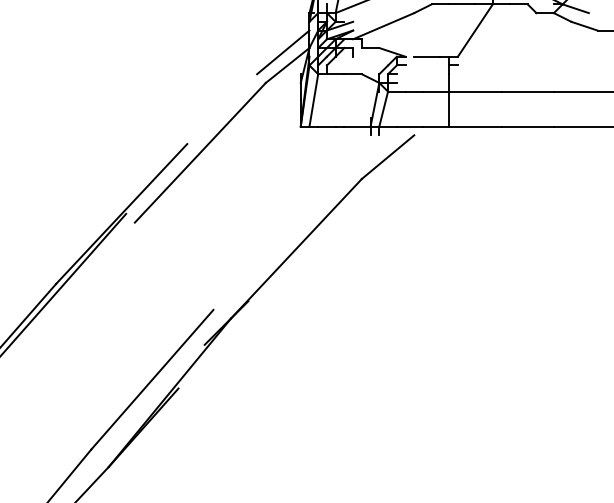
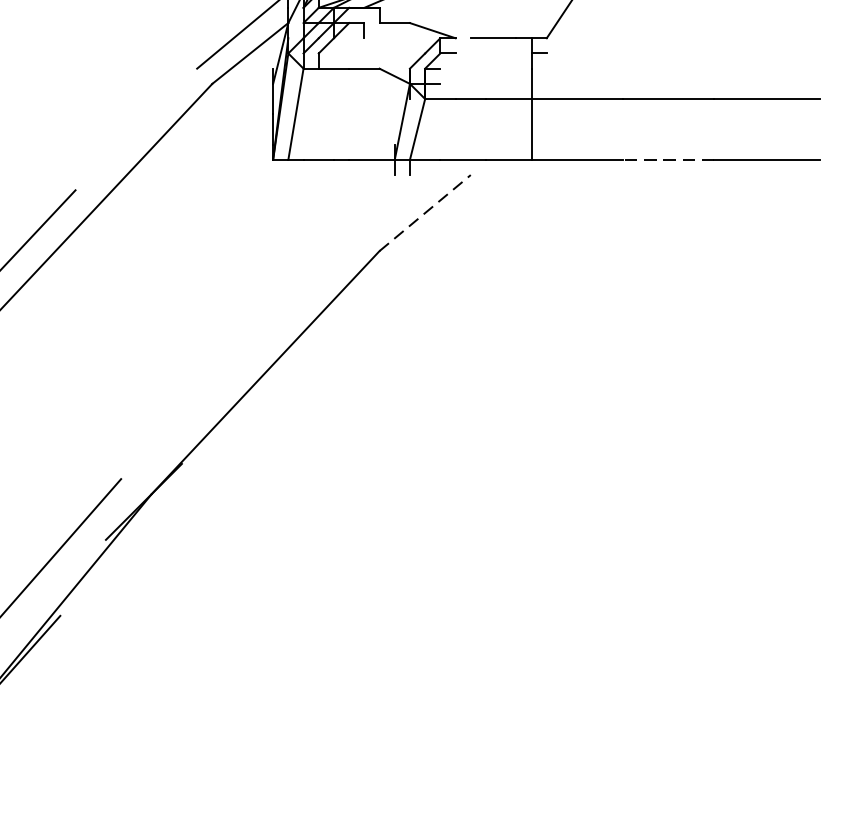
line: (527, 126) -> (667, 159), solid -> dashed
line: (388, 156) -> (425, 211), solid -> dashed

